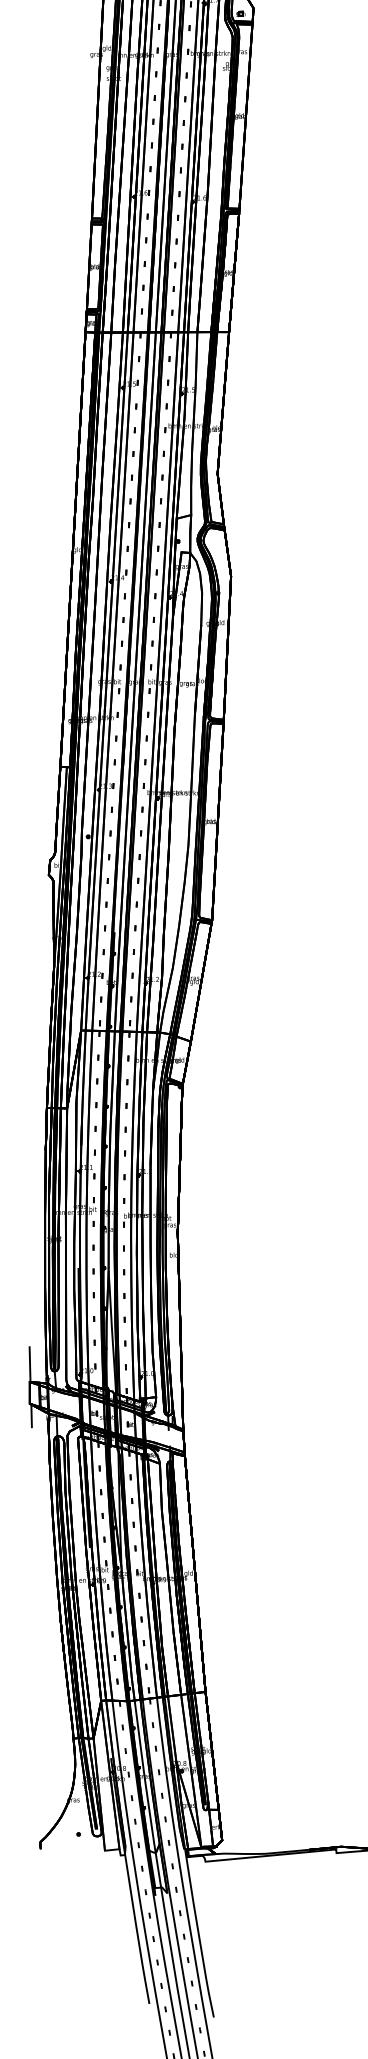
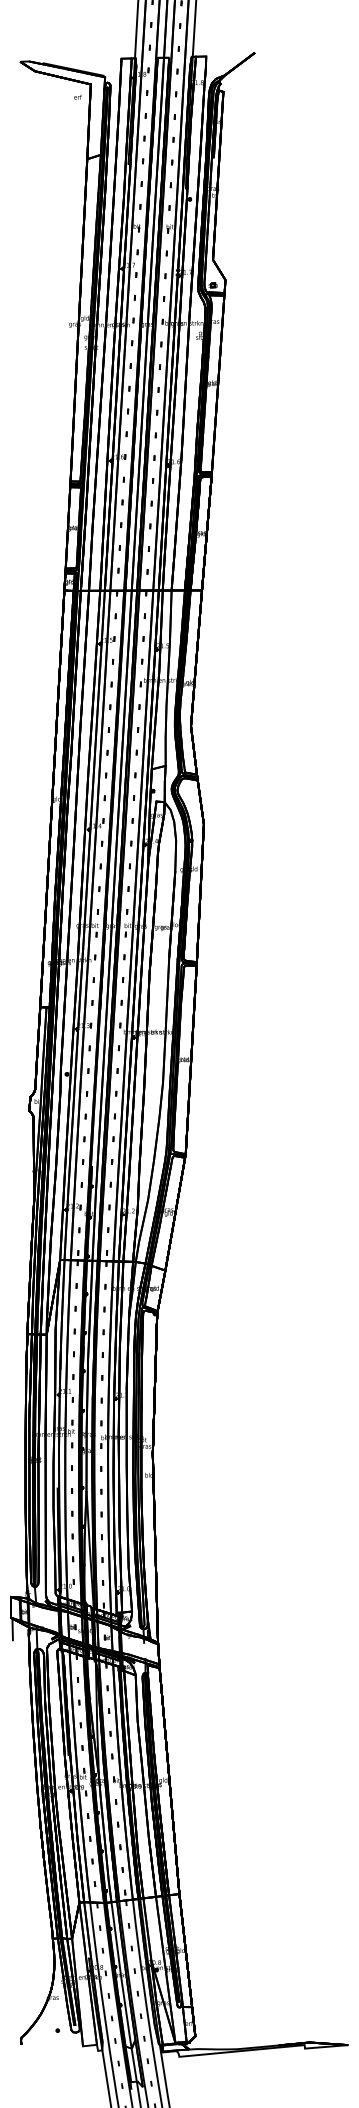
line: (29, 1364) -> (10, 1580), removed

